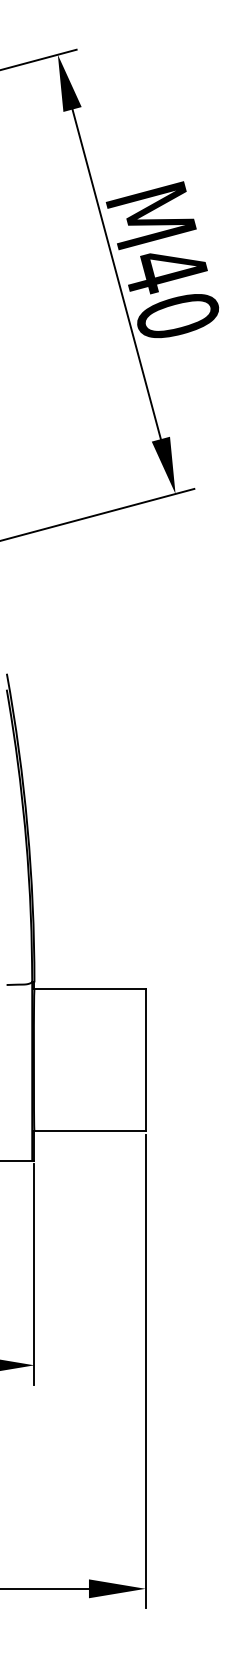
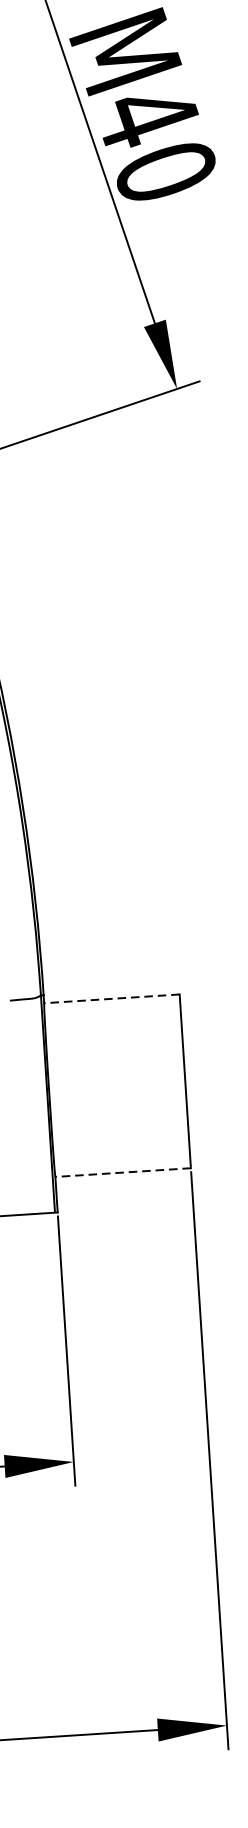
line: (90, 988) -> (112, 998), solid -> dashed
line: (90, 1131) -> (123, 1172), solid -> dashed

